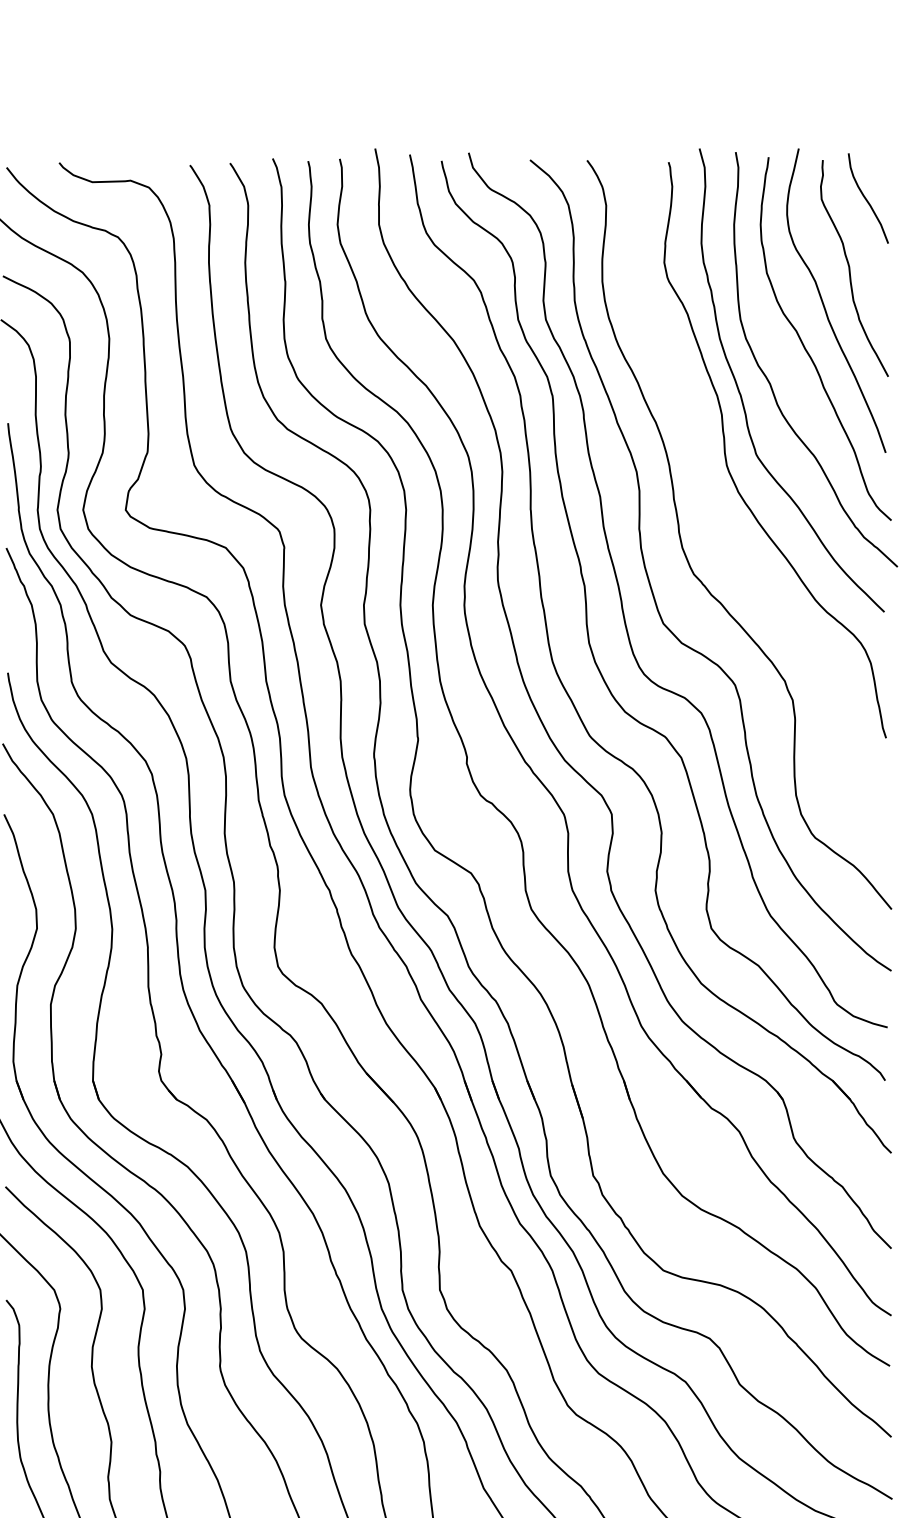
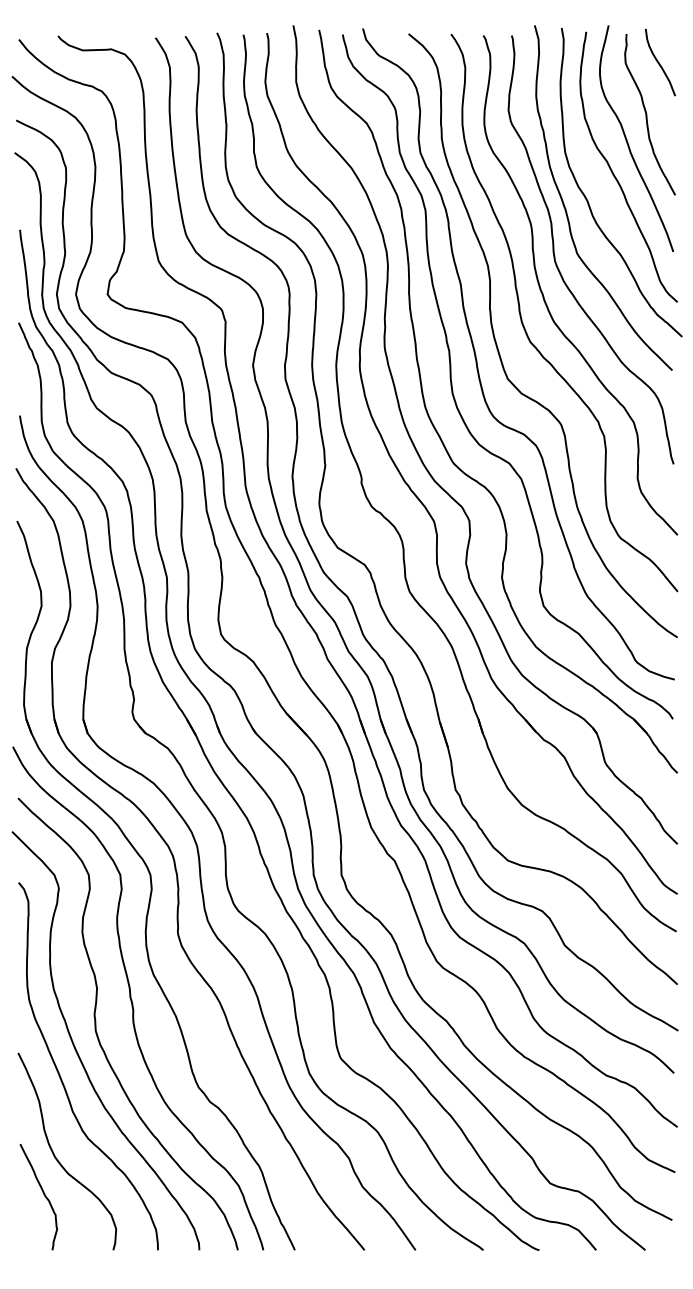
curve: (712, 512) -> (544, 296), added

